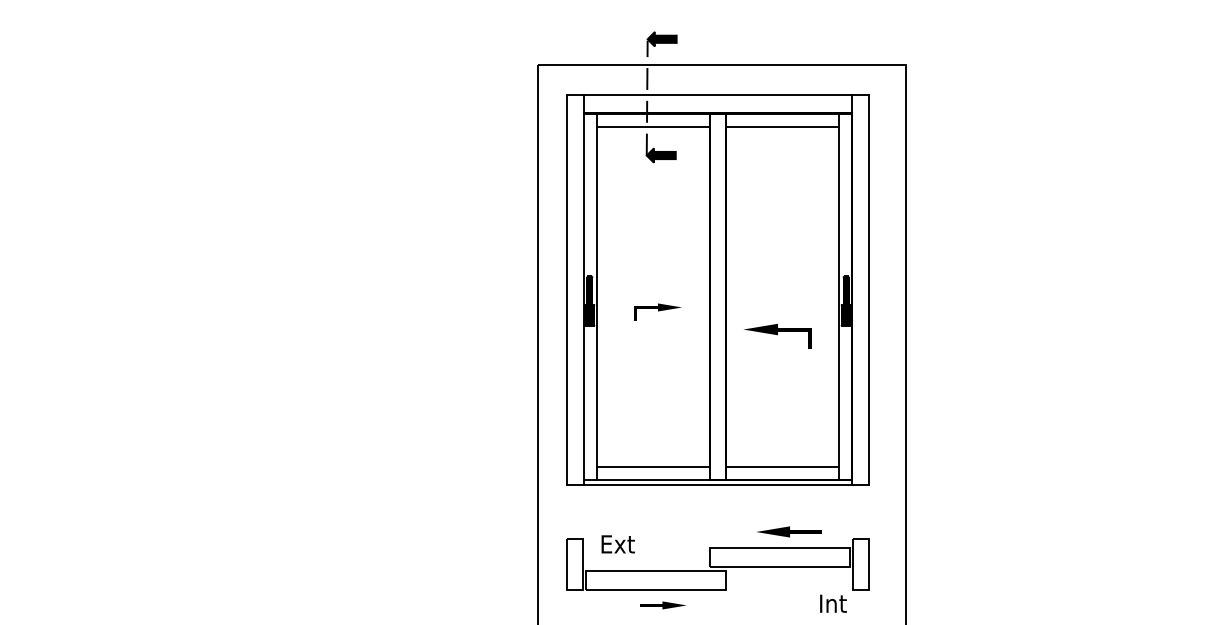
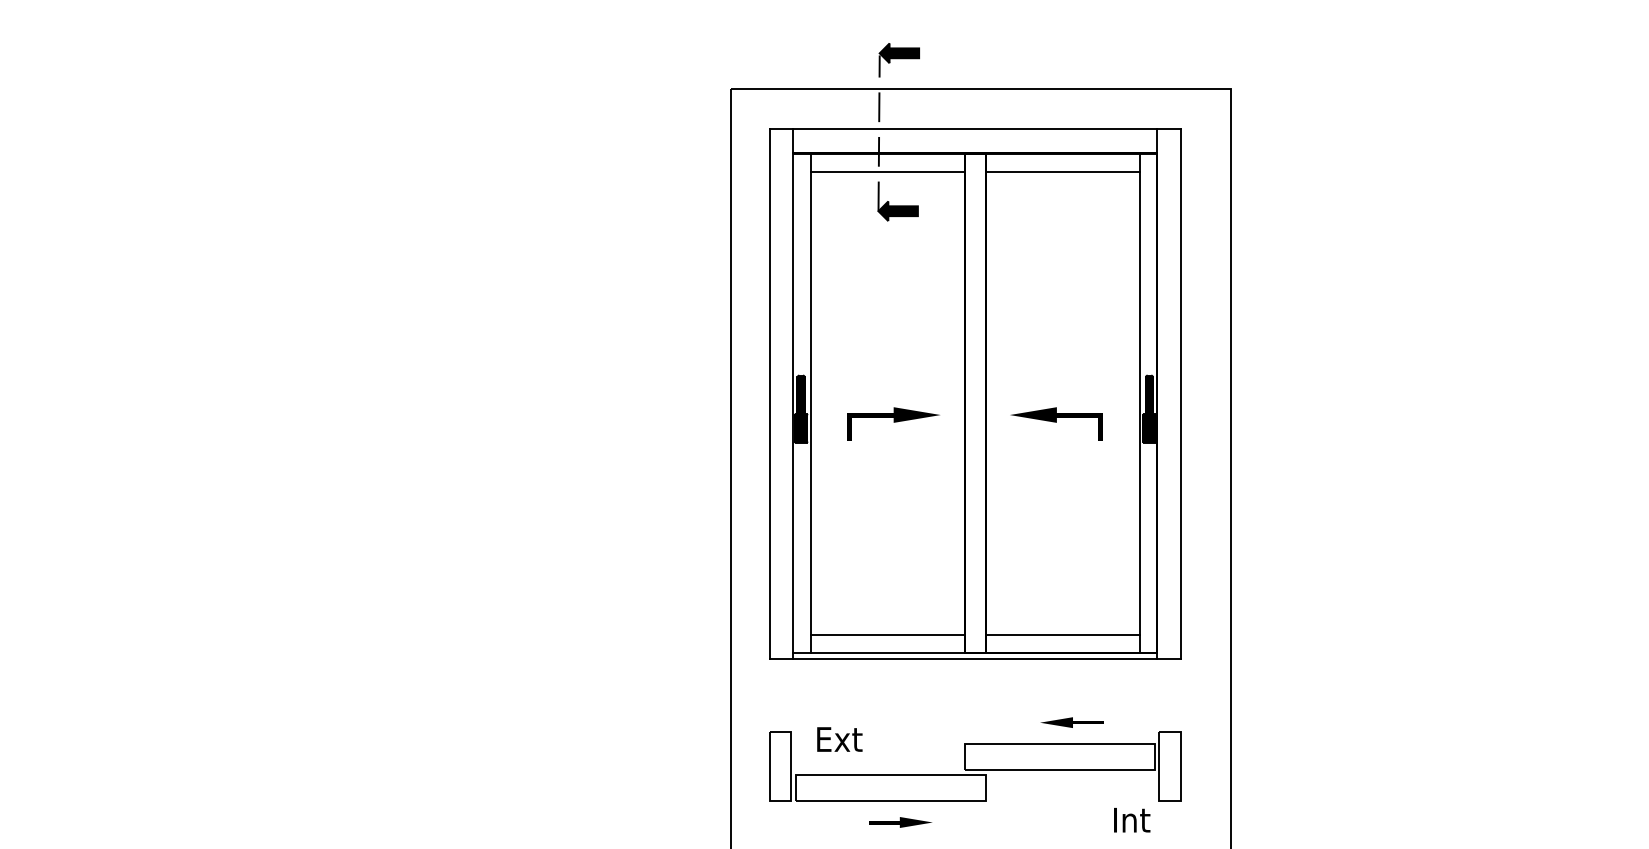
part: (657, 311) -> (893, 423), size x1.43
part: (777, 335) -> (1056, 423), moved
part: (789, 531) -> (1072, 722), size x0.71

